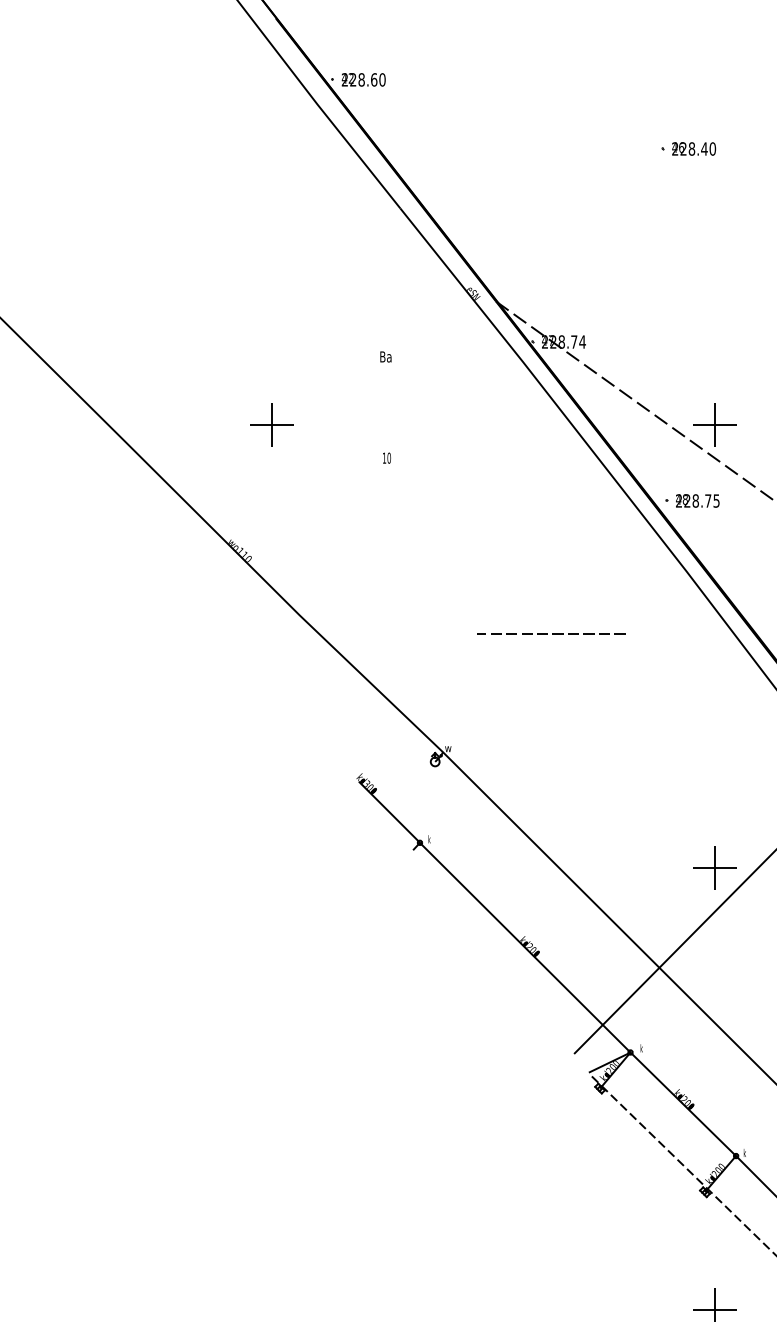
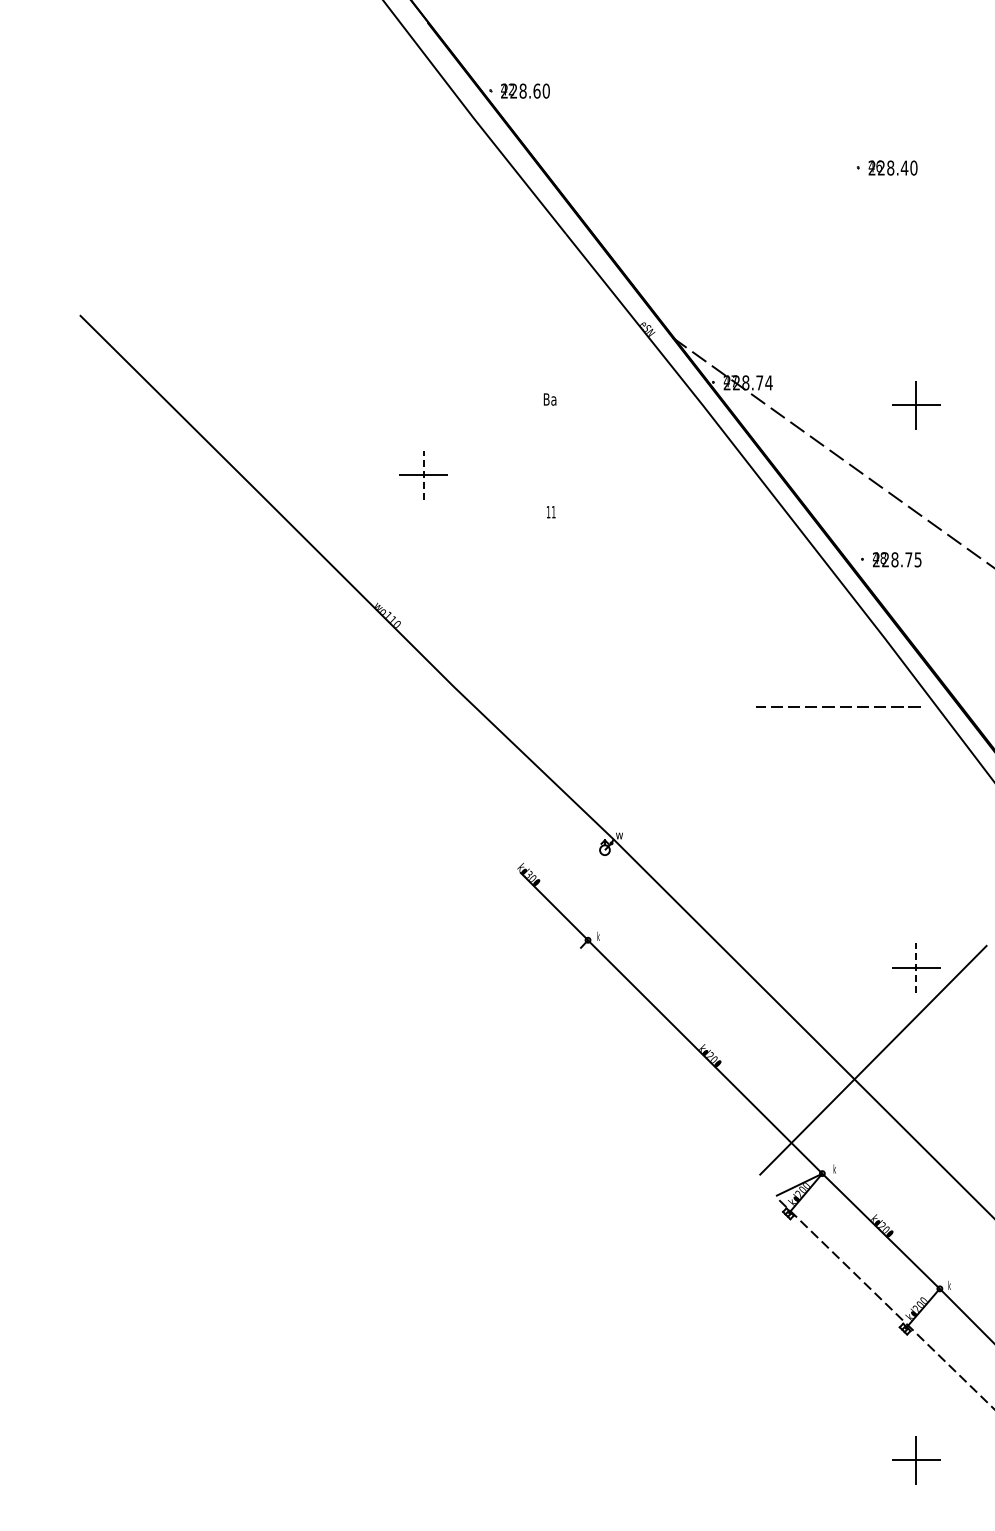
line: (272, 425) -> (423, 475), solid -> dashed
part: (715, 425) -> (916, 405), moved
text: (388, 458) -> (553, 512), 10 -> 11
line: (552, 632) -> (839, 706), moved
line: (715, 867) -> (916, 967), solid -> dashed

